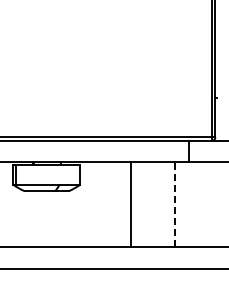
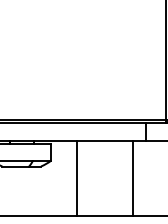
line: (130, 204) -> (77, 178), moved
line: (174, 204) -> (133, 178), dashed -> solid

